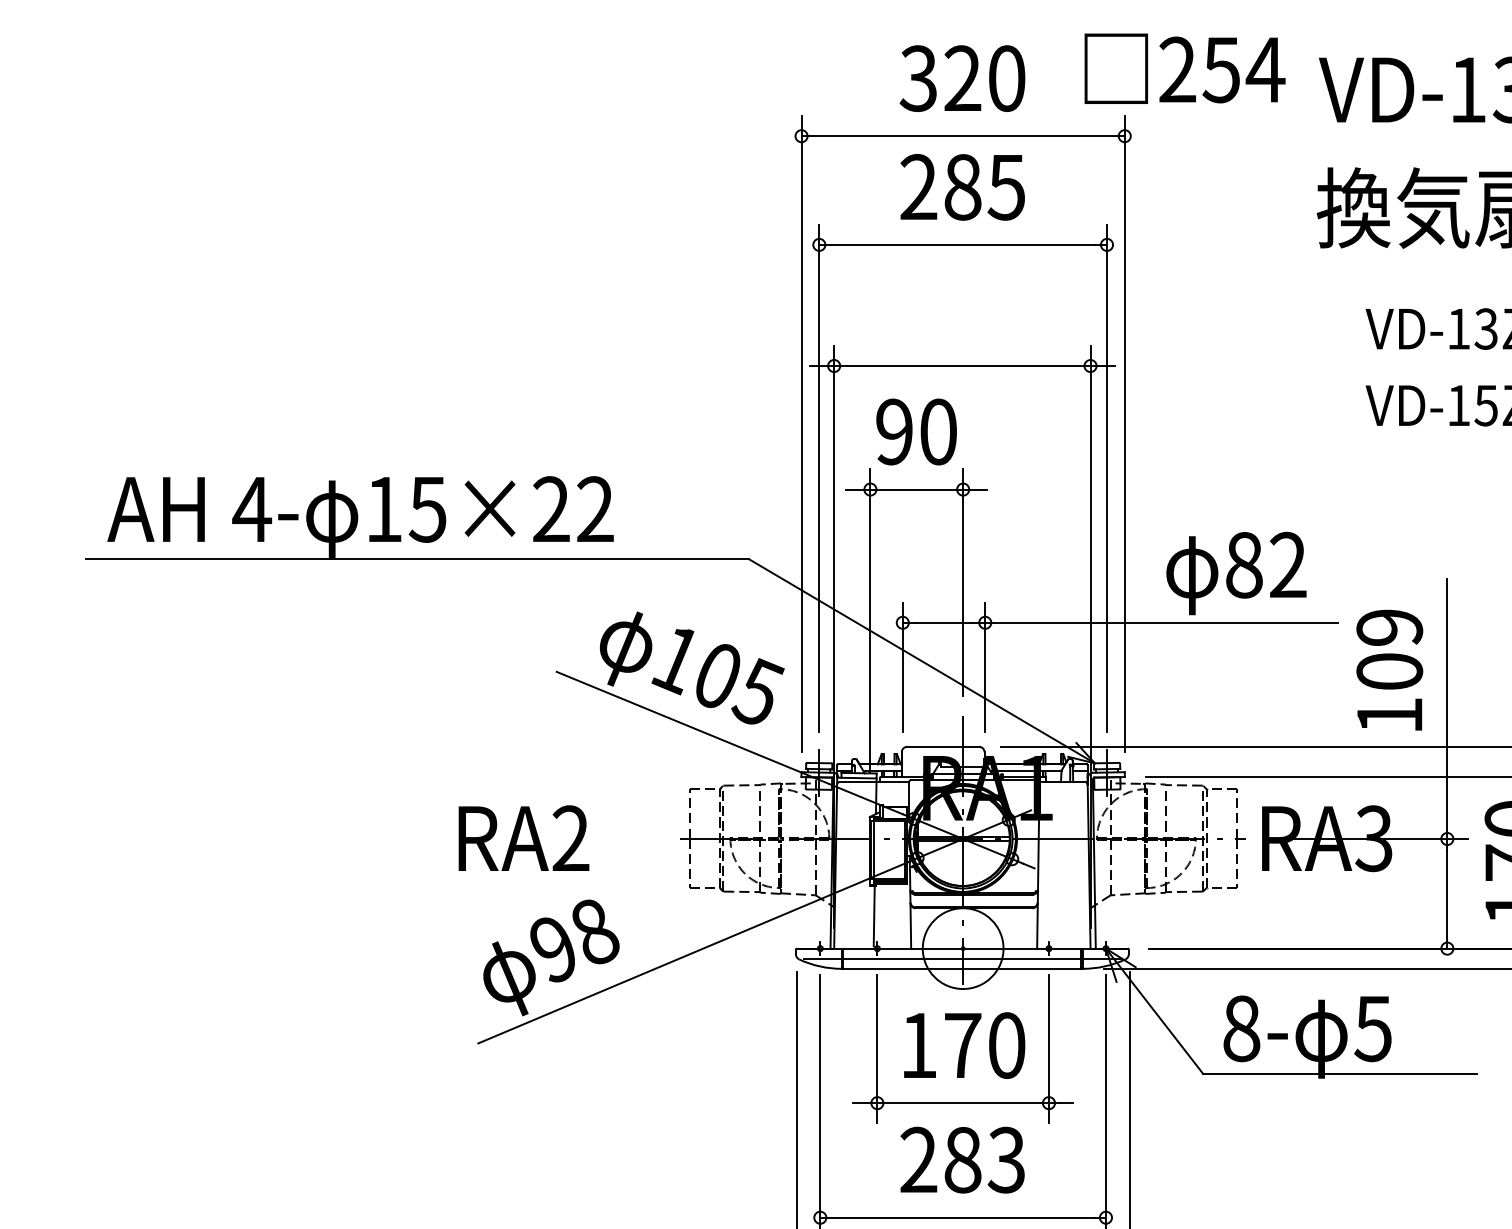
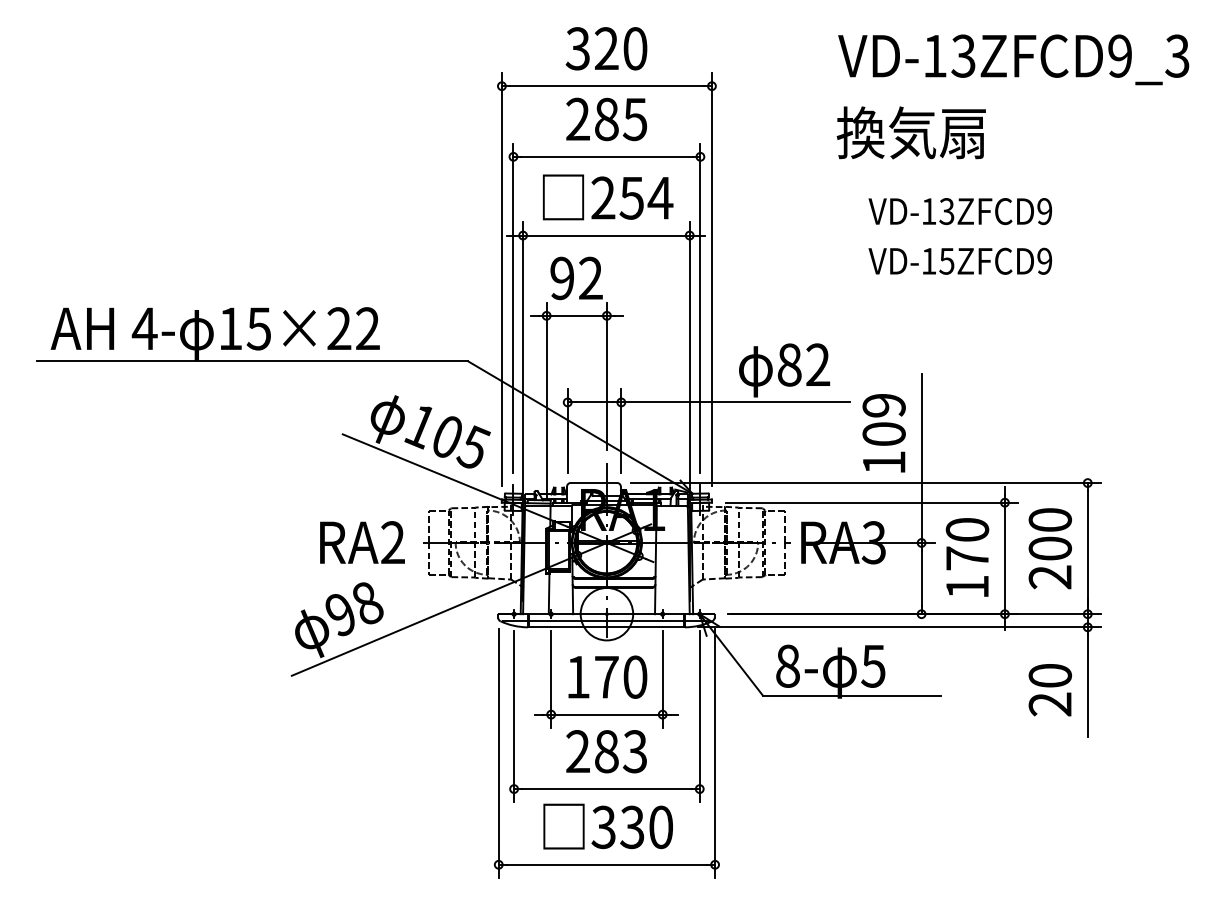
text: (1185, 68) -> (608, 197), moved
text: (937, 432) -> (590, 278), 90 -> 92
text: (523, 838) -> (362, 542), moved

